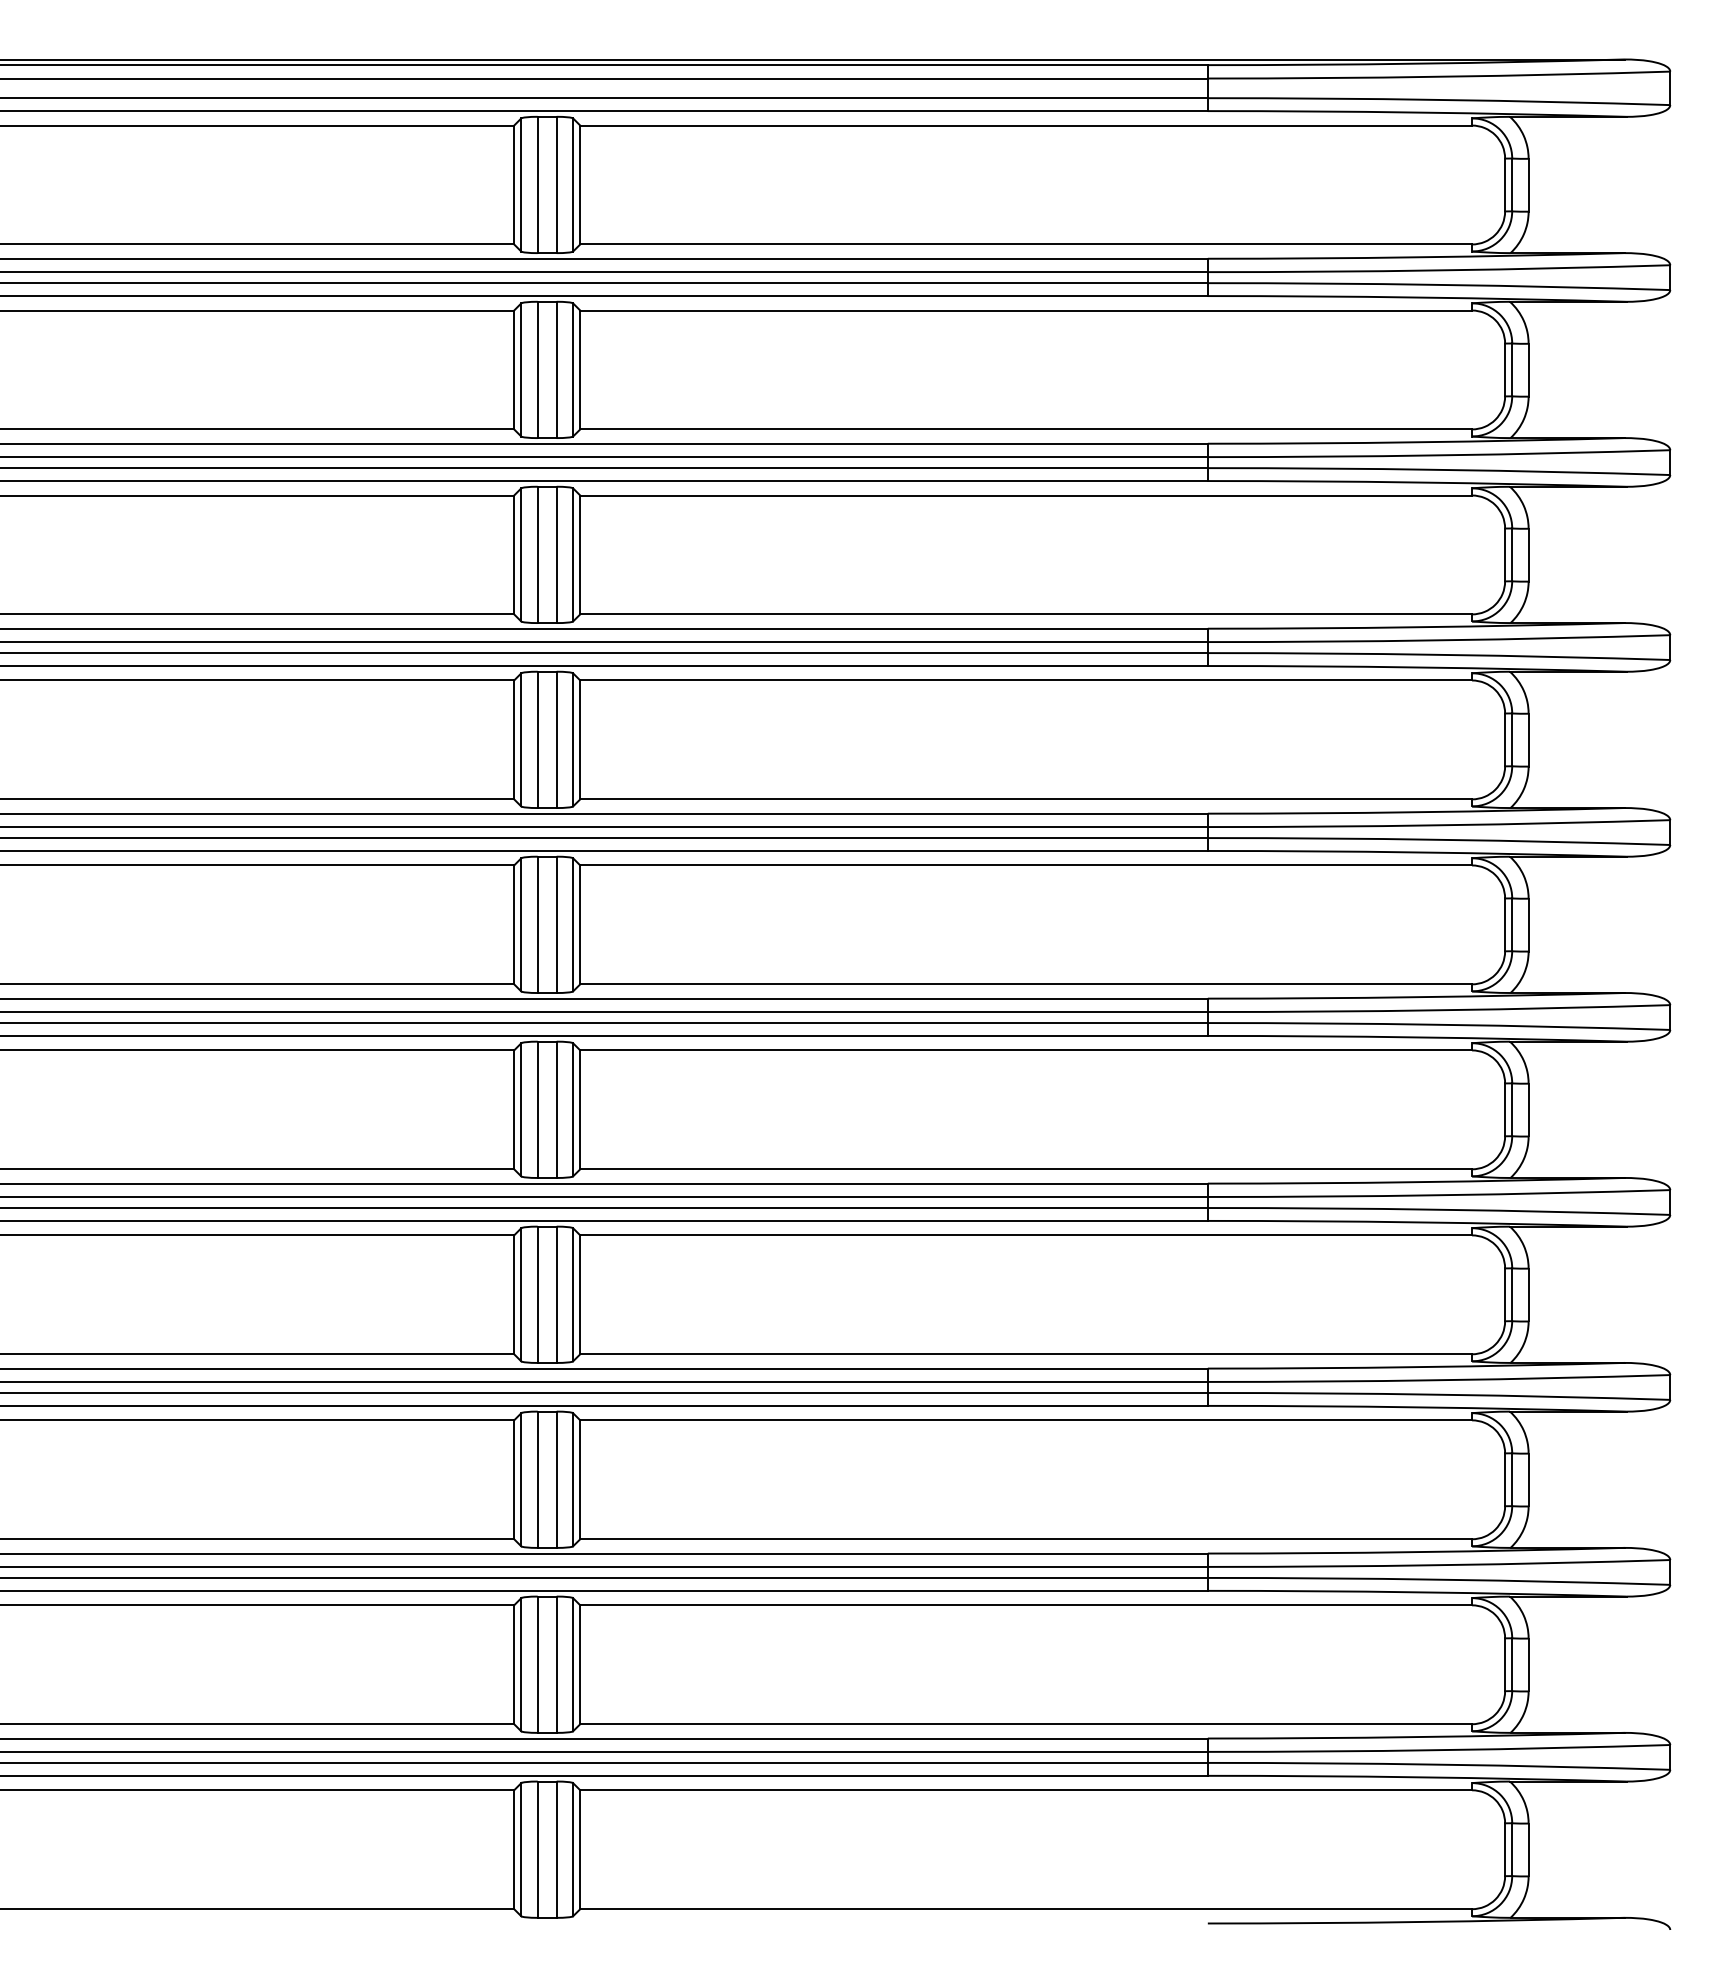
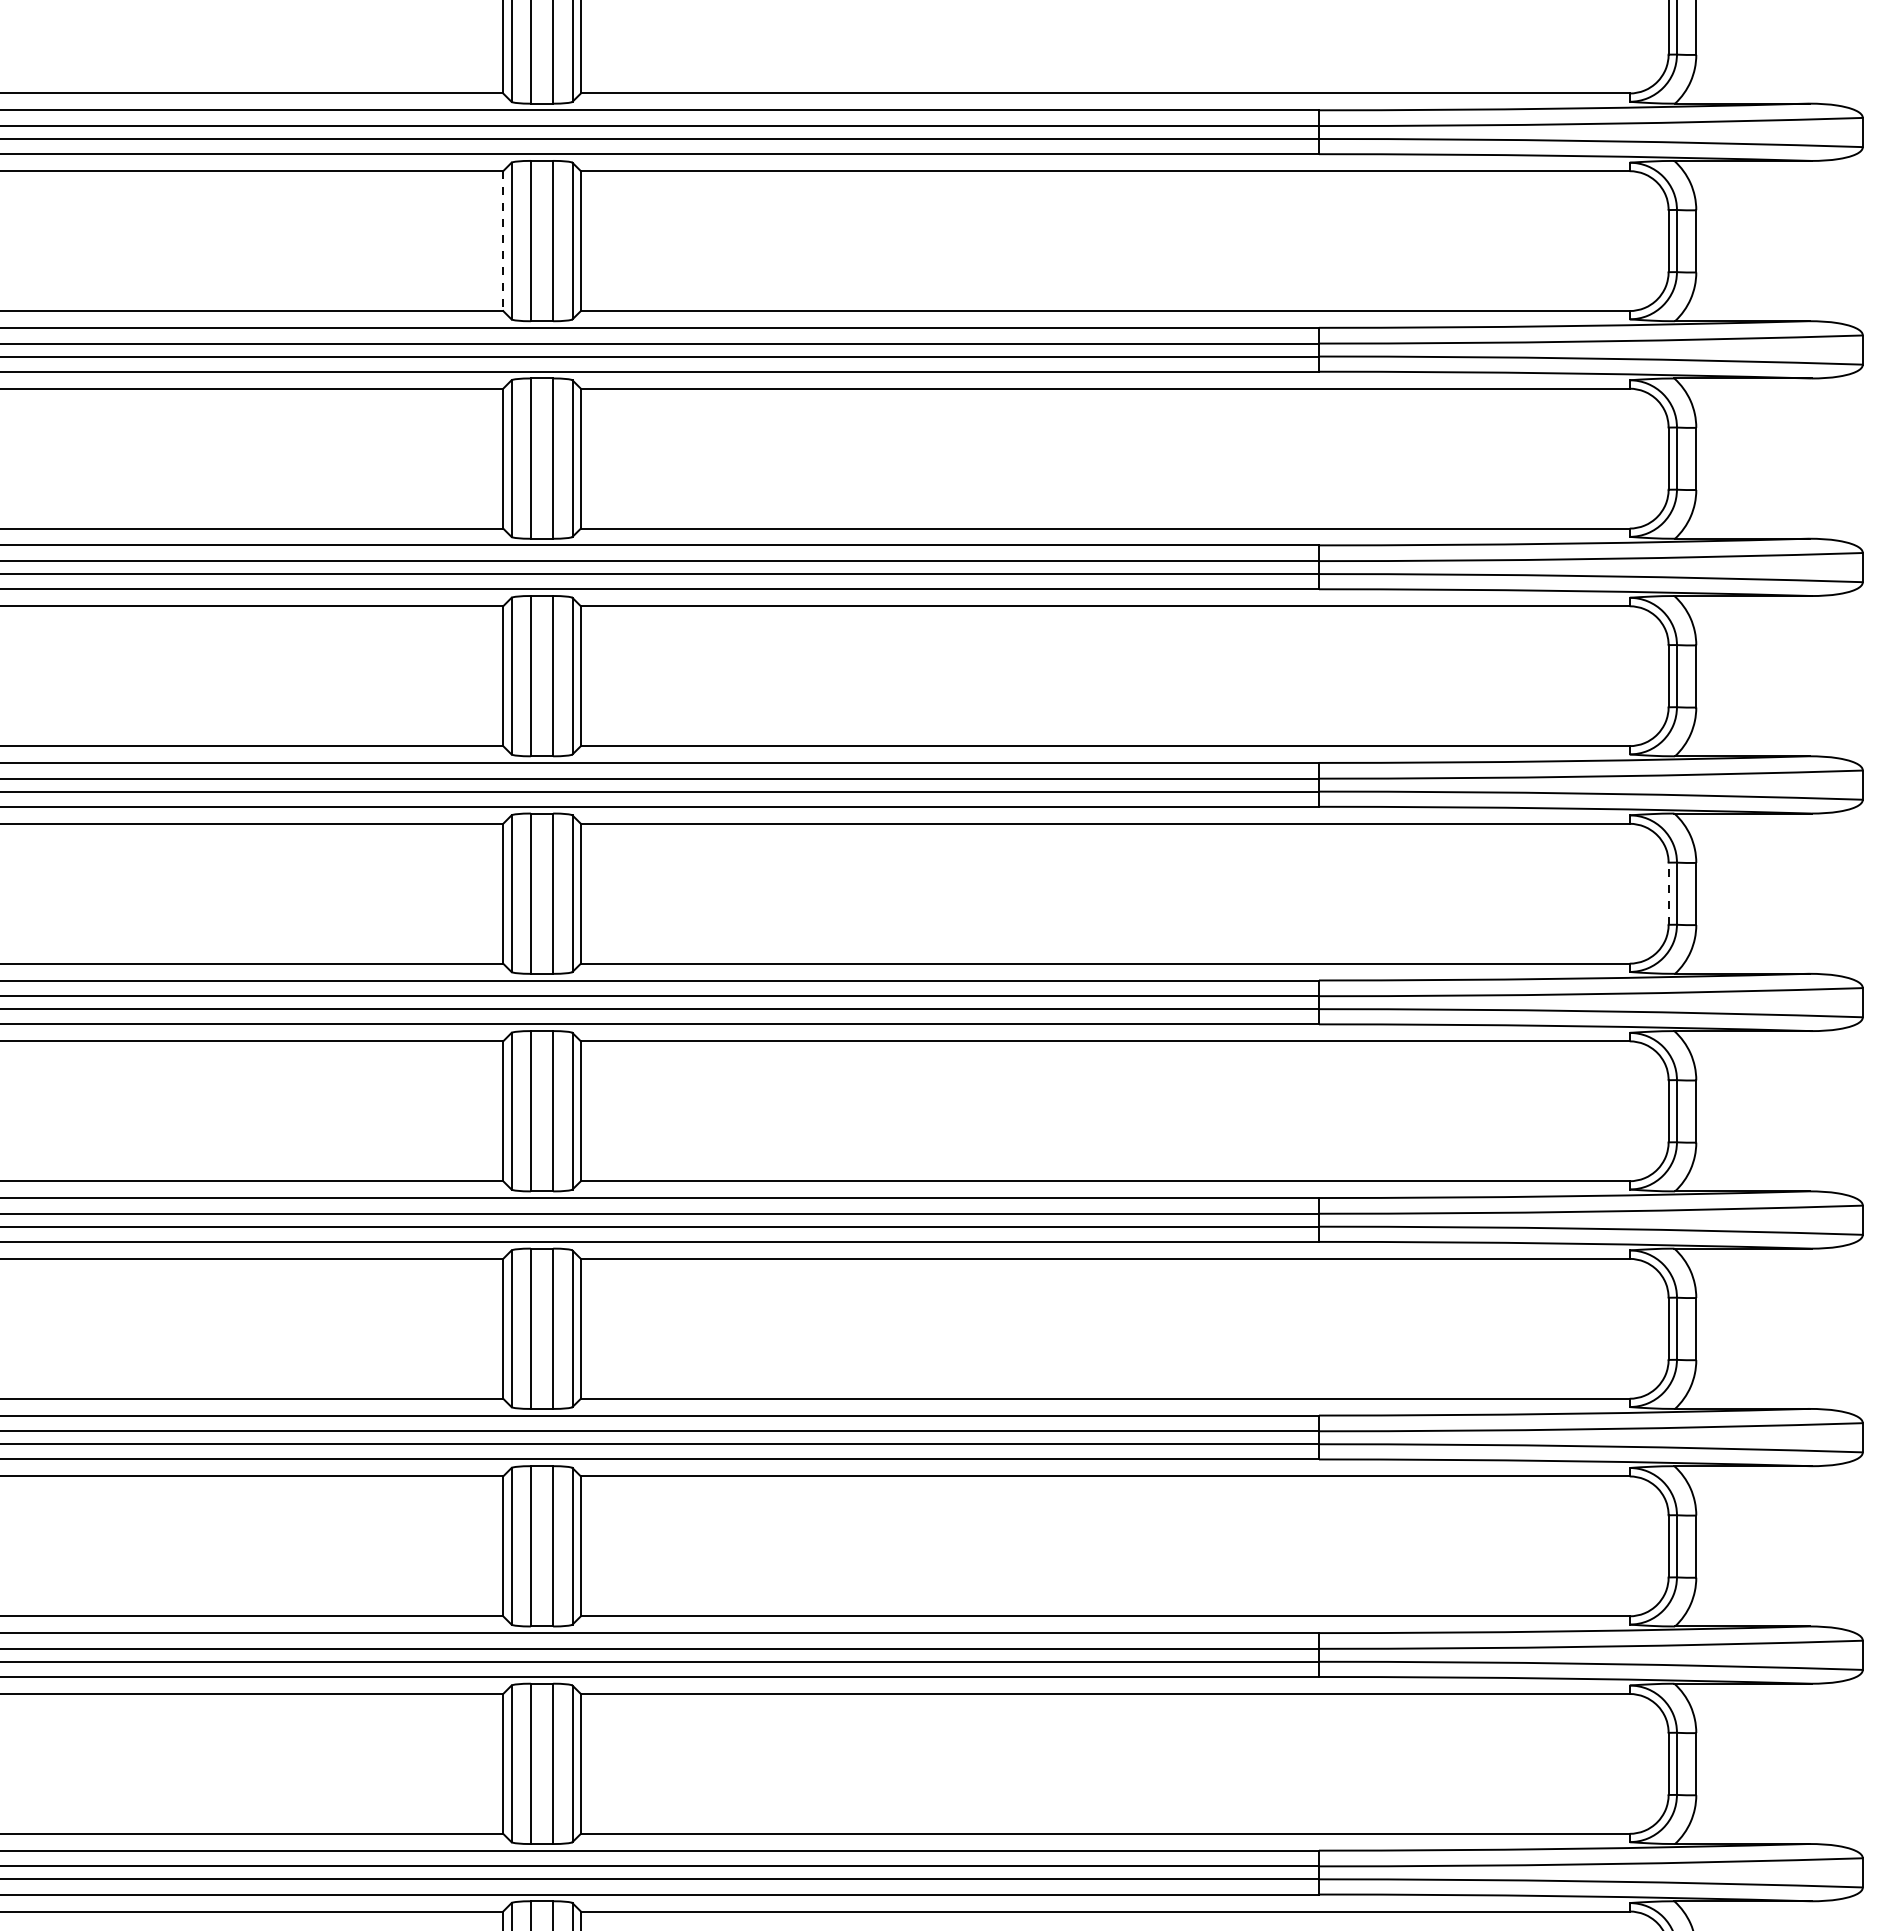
line: (514, 370) -> (503, 241), solid -> dashed
line: (1505, 924) -> (1669, 893), solid -> dashed

